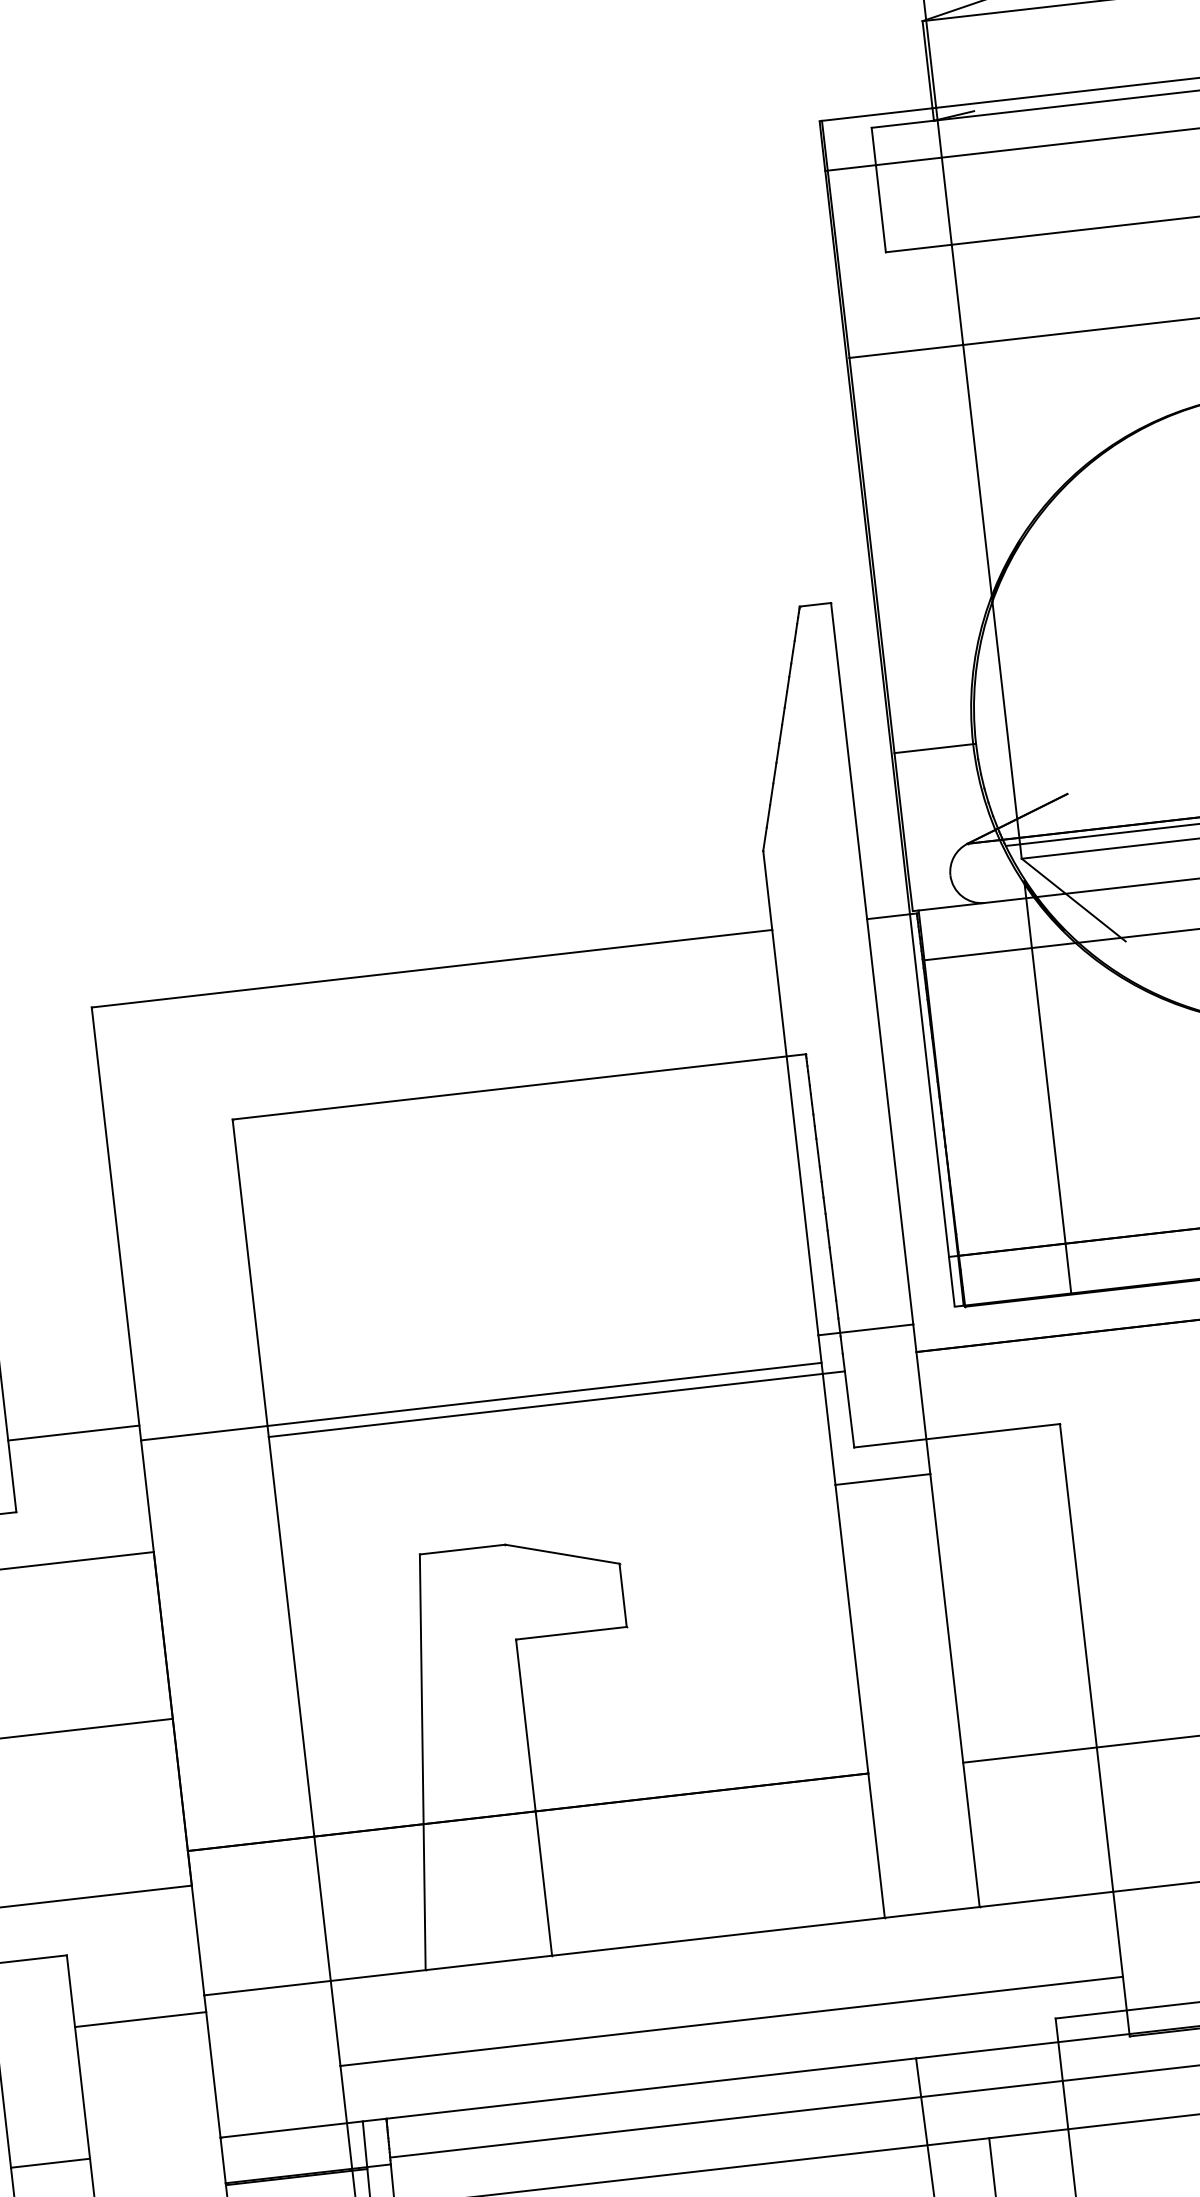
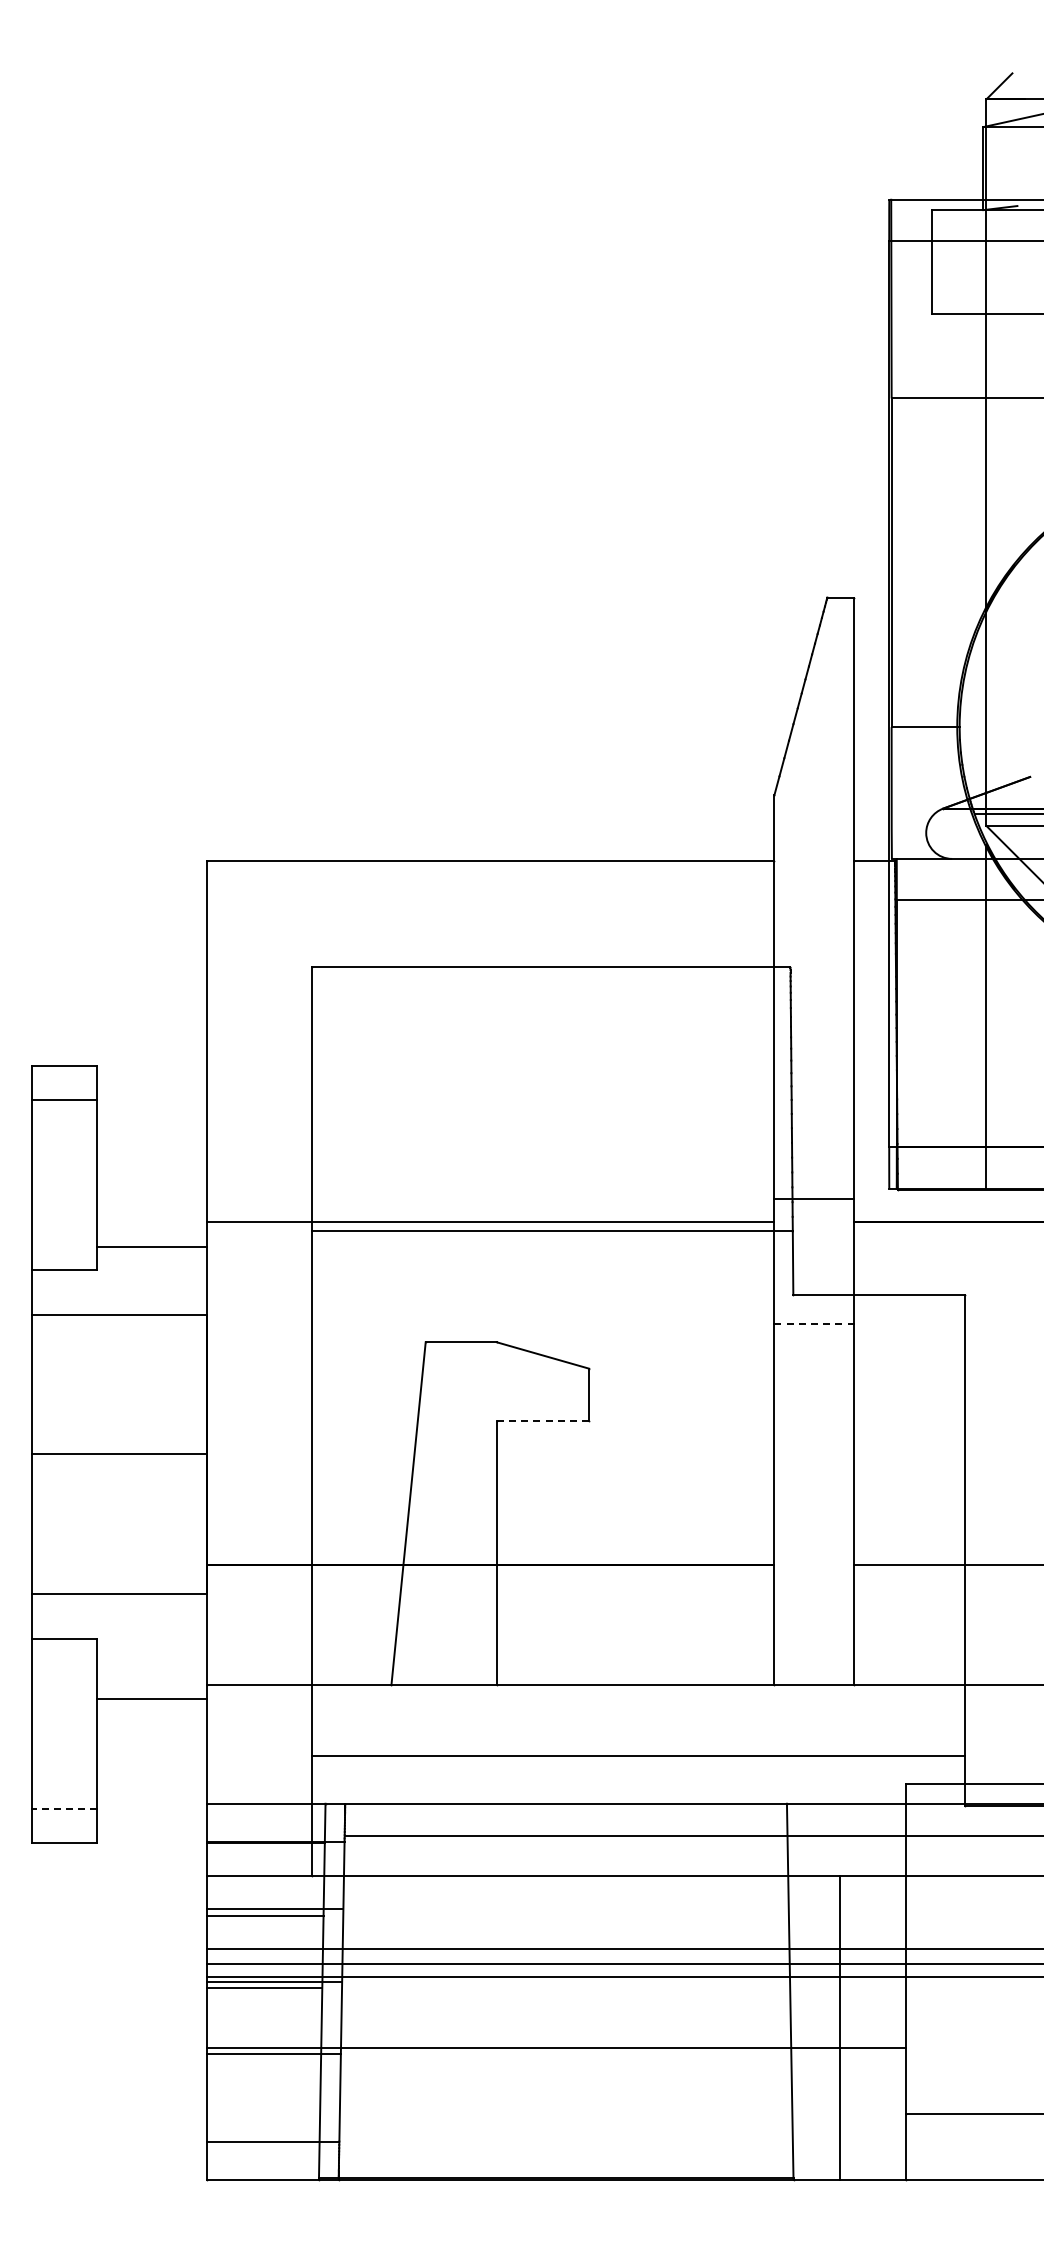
line: (72, 1432) -> (151, 1246), moved
line: (882, 1480) -> (813, 1324), solid -> dashed
line: (571, 1633) -> (543, 1421), solid -> dashed
line: (50, 2162) -> (64, 1808), solid -> dashed

